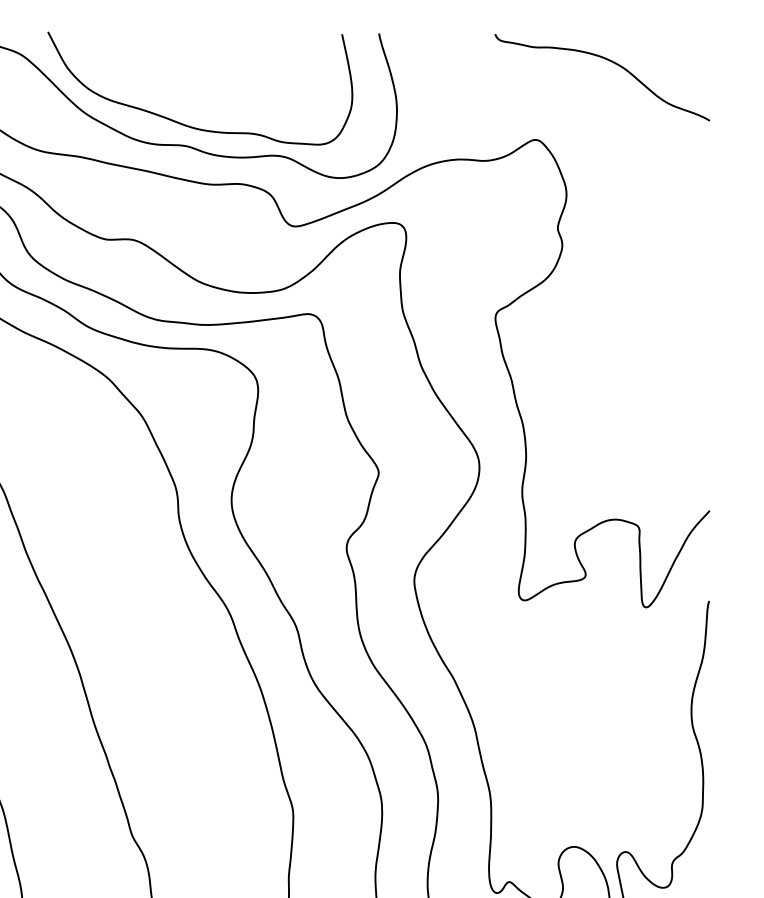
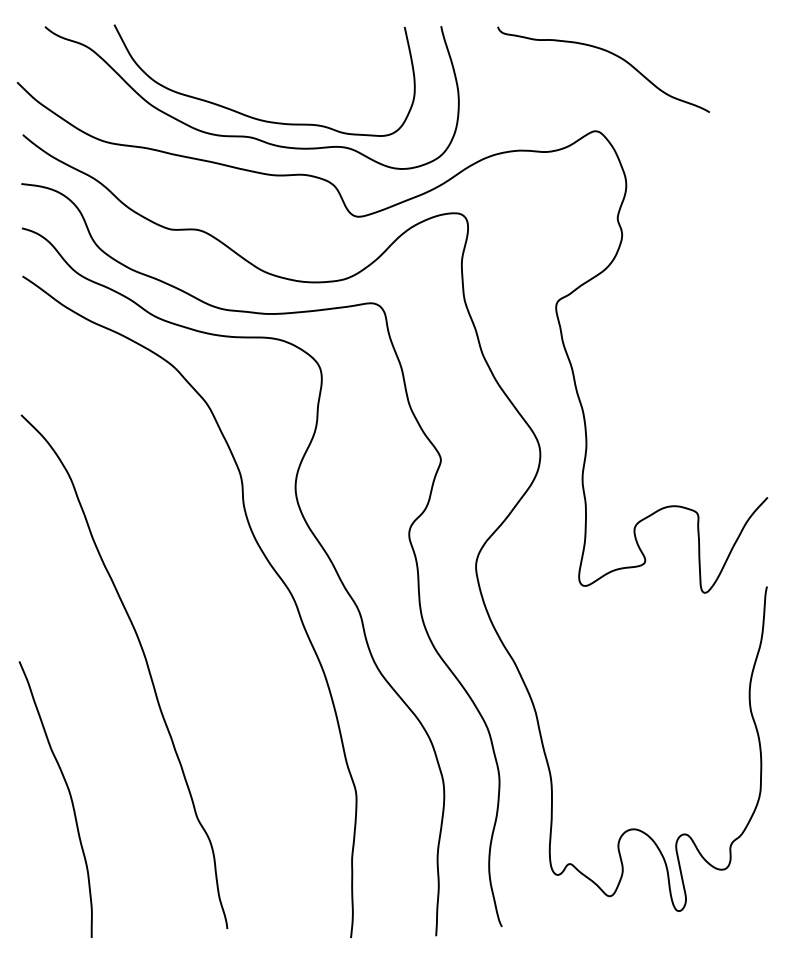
curve: (610, 62) -> (611, 54), moved

